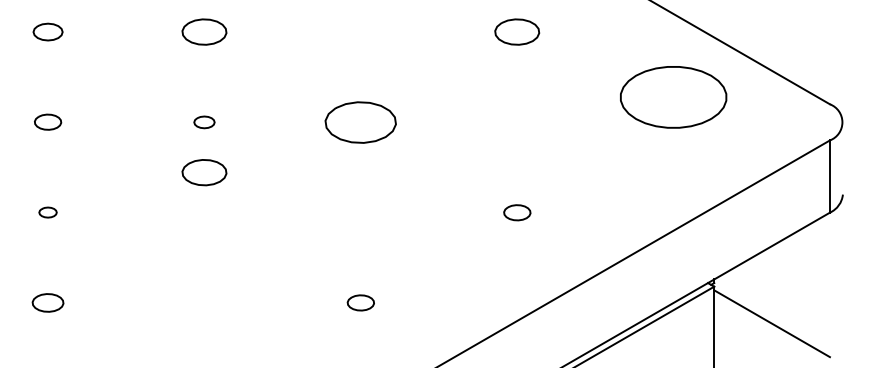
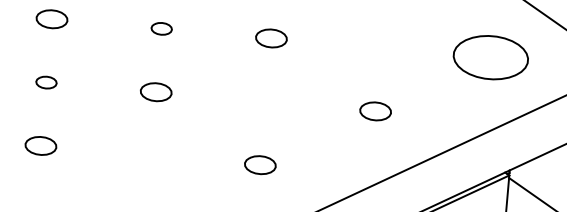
part: (673, 97) -> (490, 57), moved
part: (47, 121) -> (51, 18), size x1.67
part: (360, 121) -> (271, 37), size x0.62
part: (204, 122) -> (161, 28), size x1.43
part: (204, 172) -> (156, 92), moved
part: (47, 212) -> (46, 82), size x1.67
part: (517, 212) -> (375, 111), size x1.67
part: (47, 302) -> (40, 145), size x1.43
part: (360, 302) -> (260, 164), size x1.67

